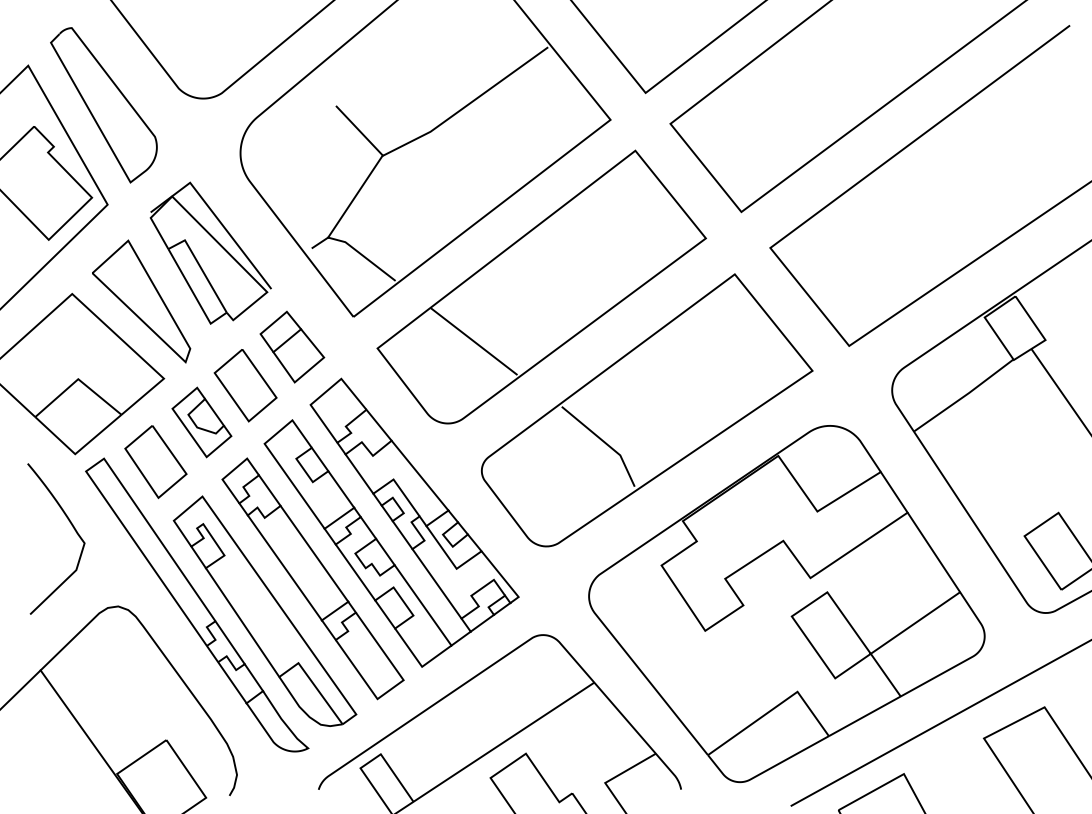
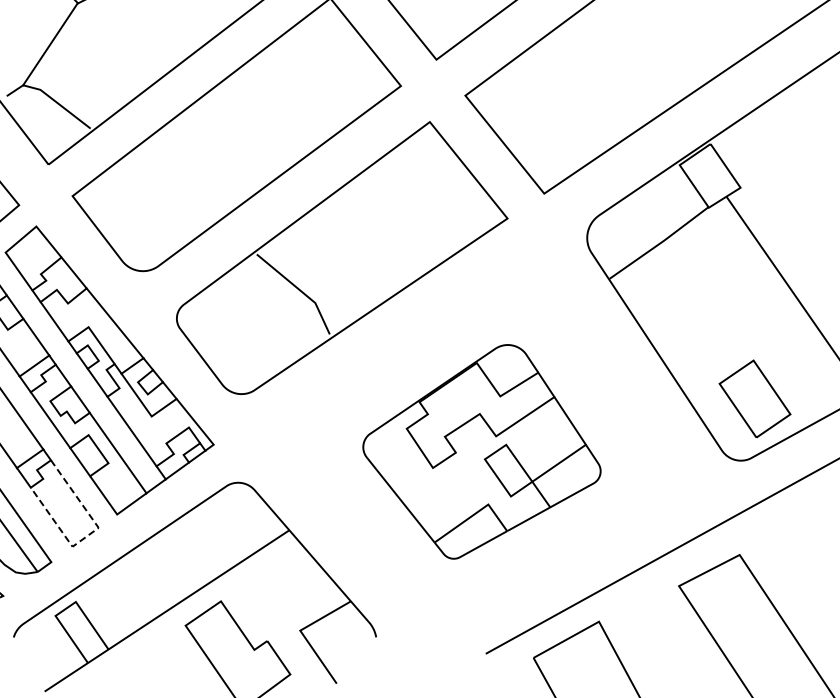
line: (473, 341) -> (168, 189), removed
part: (786, 604) -> (481, 452), size x0.6
line: (394, 687) -> (89, 535), solid -> dashed

